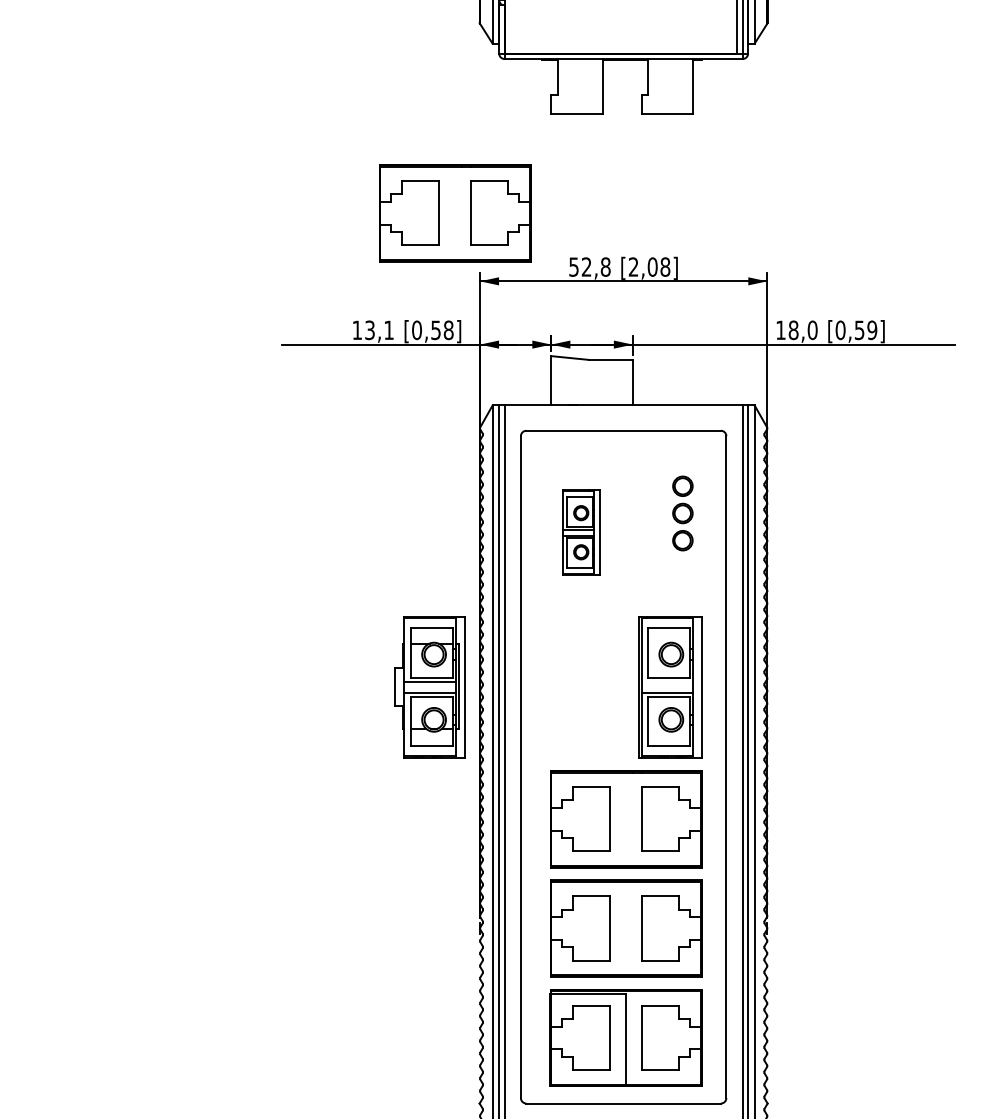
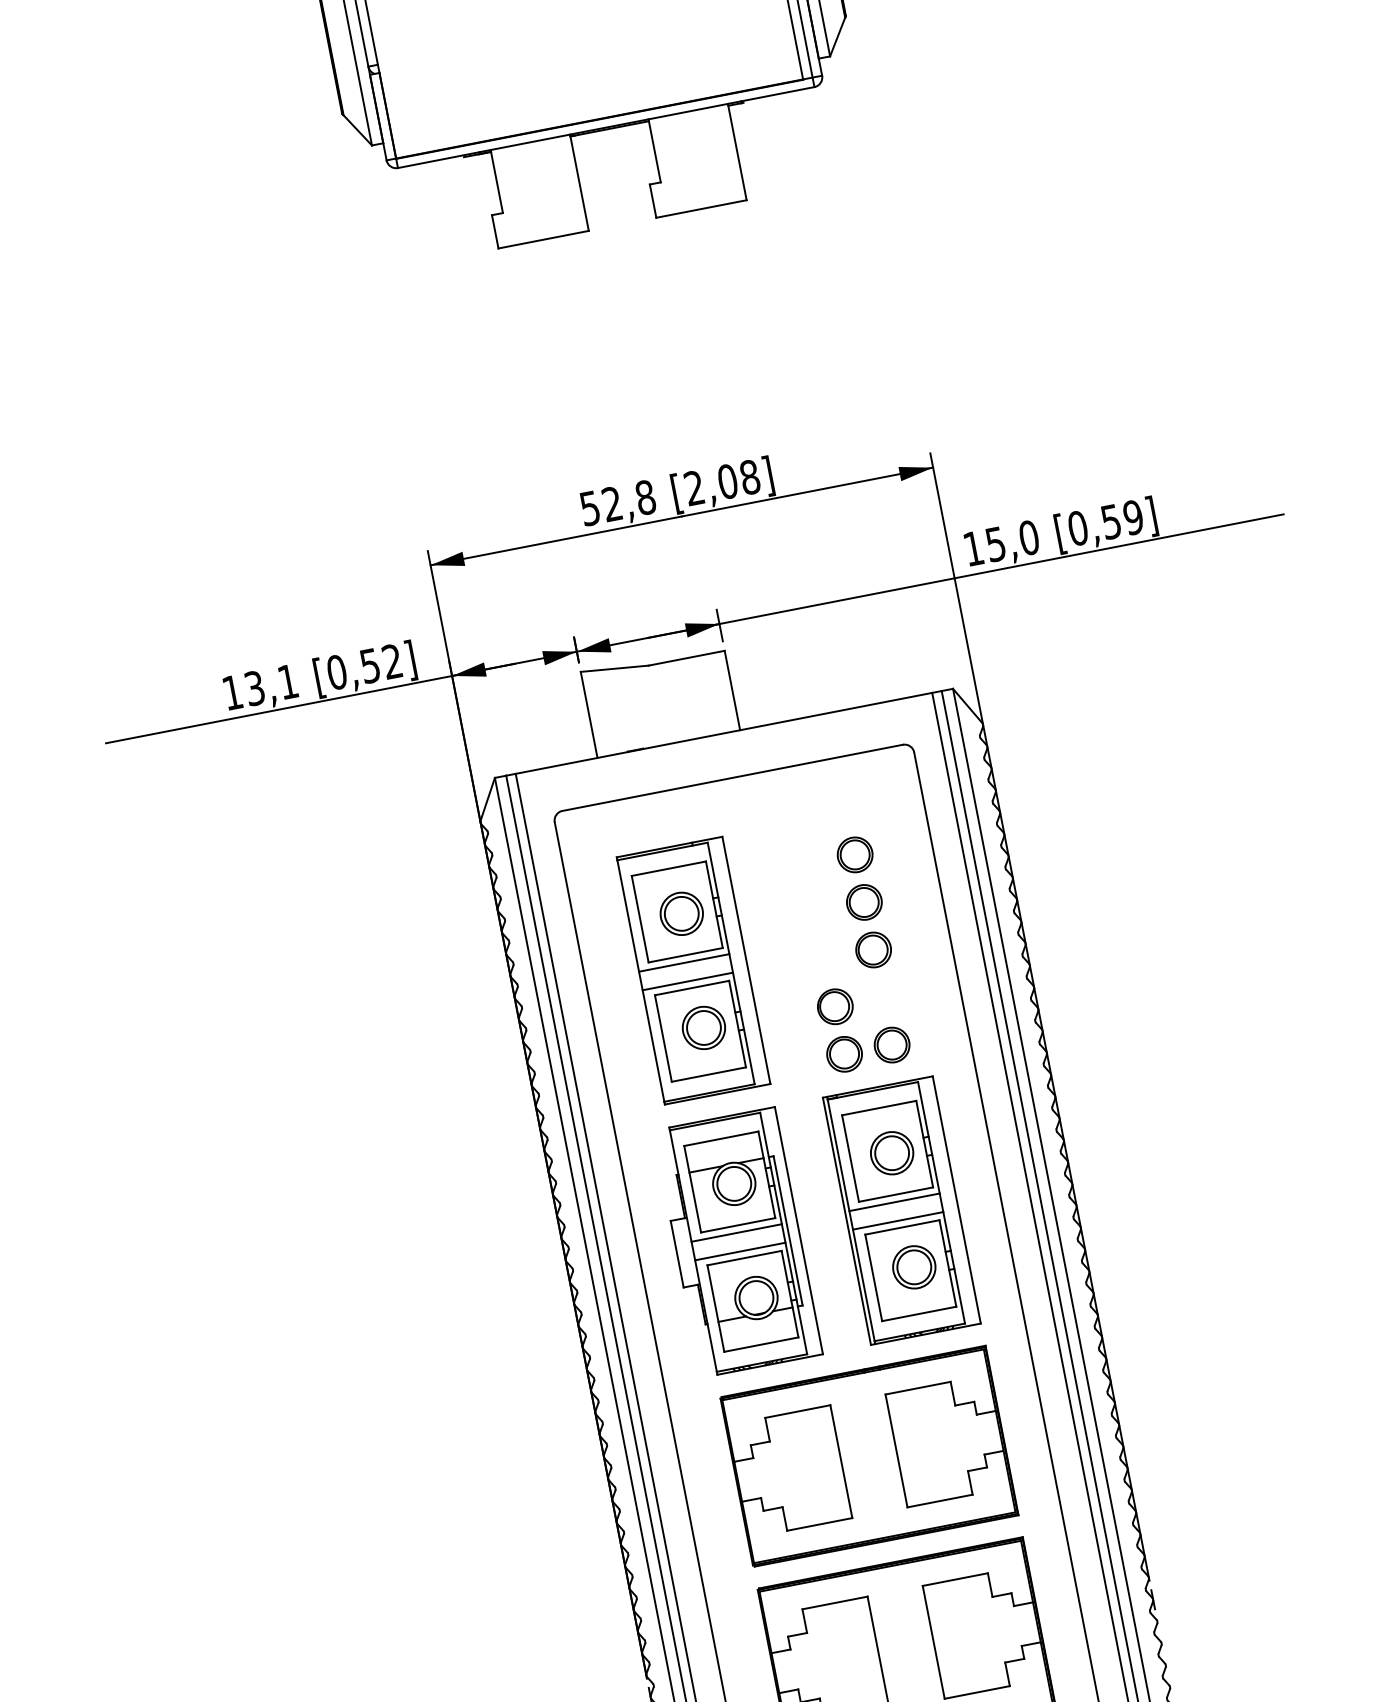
part: (455, 213) -> (364, 454), removed
text: (448, 330) -> (392, 662), [0,58] -> [0,52]
text: (793, 330) -> (995, 544), 18,0 -> 15,0
part: (581, 532) -> (693, 970), size x1.67
part: (663, 575) -> (851, 1017), added
line: (667, 681) -> (894, 1201), added
part: (429, 687) -> (737, 1242), moved

